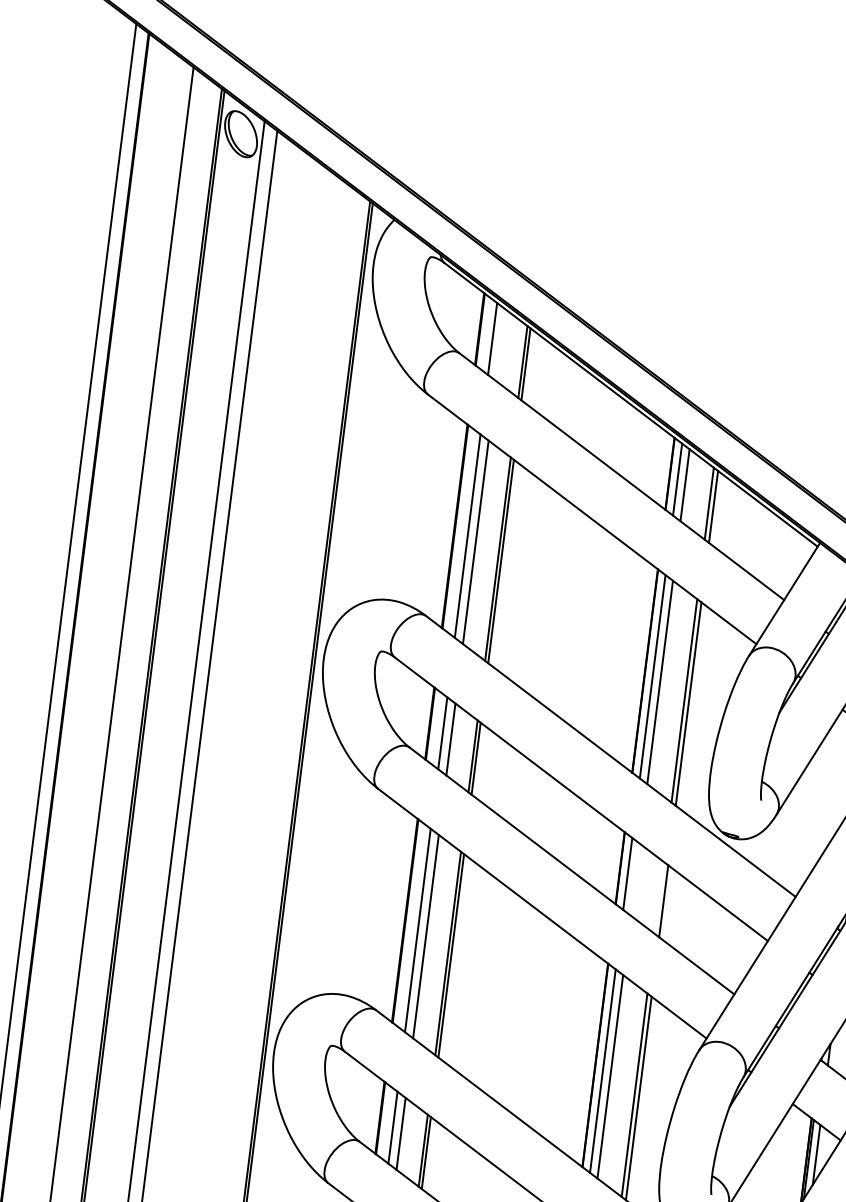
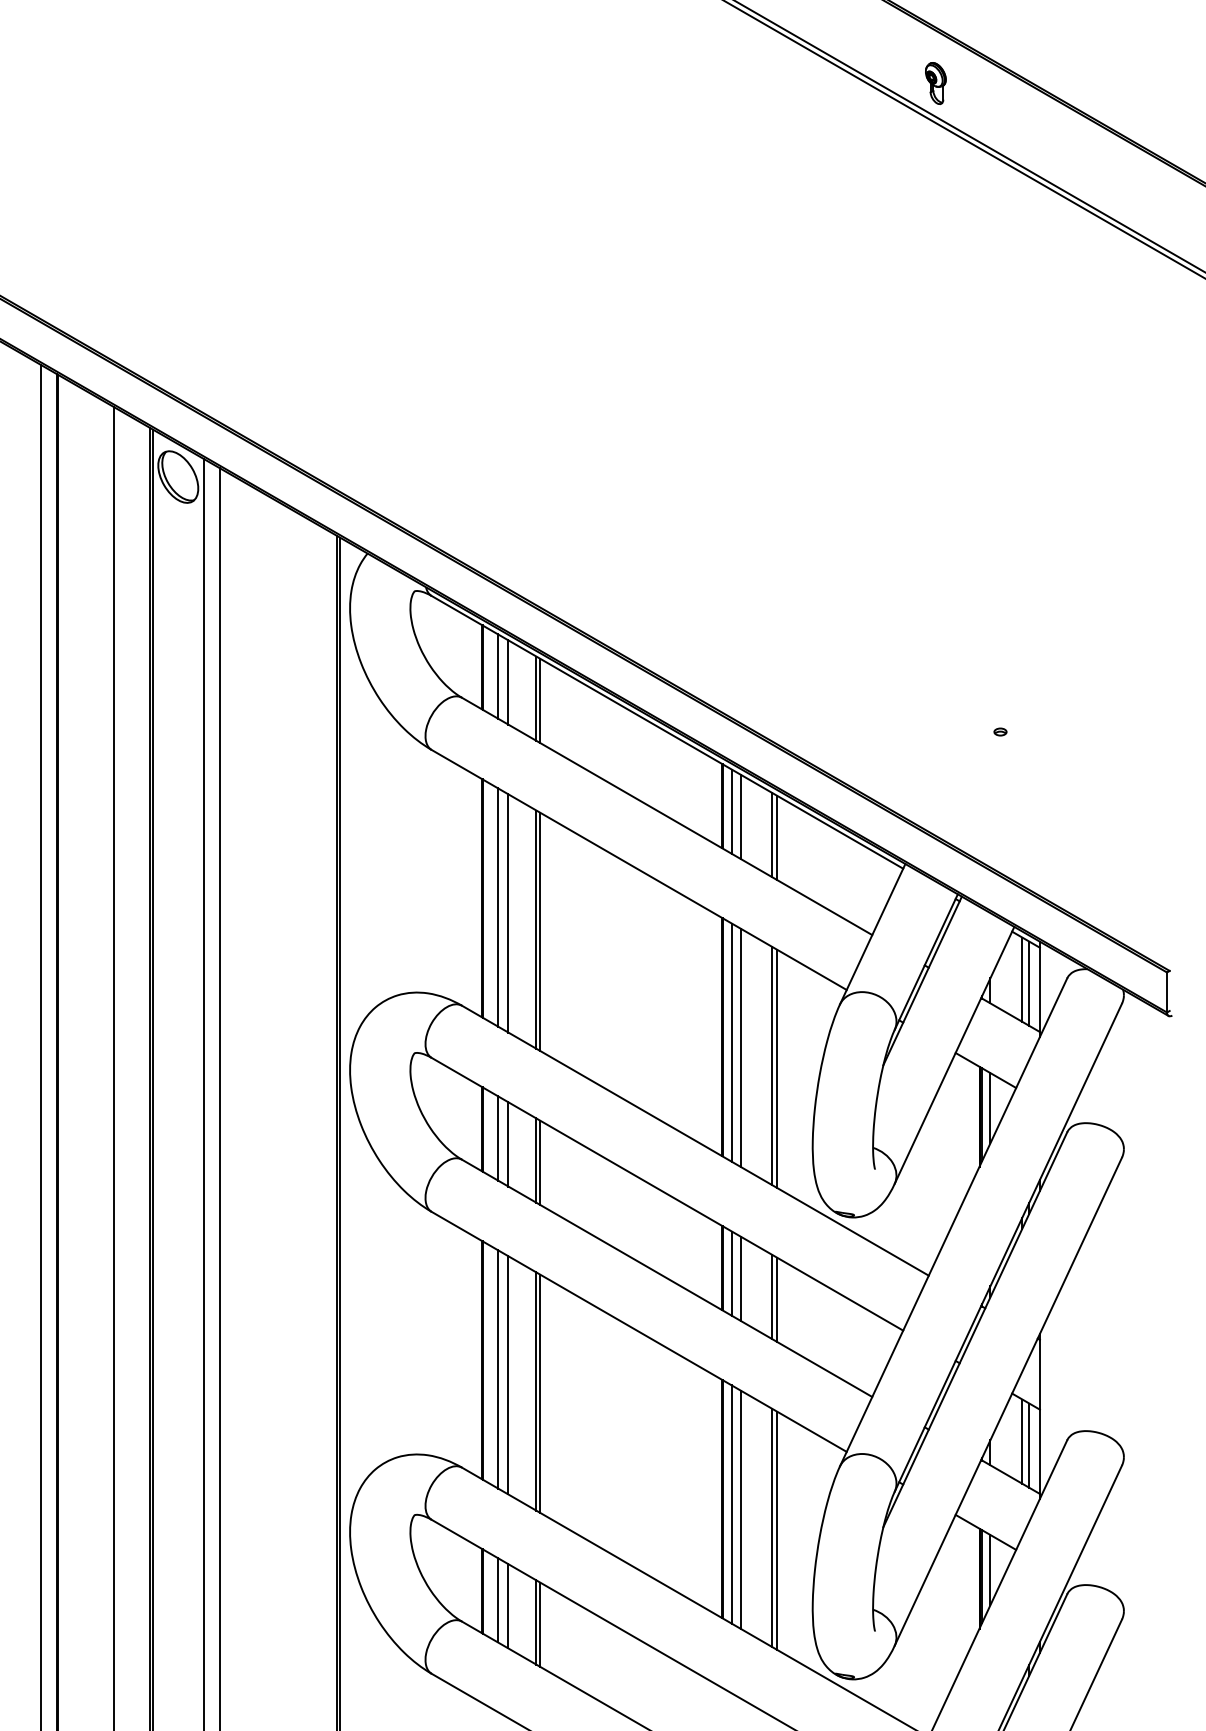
line: (500, 345) -> (508, 682), added
line: (635, 879) -> (741, 1278), added
line: (659, 897) -> (771, 1296), added

